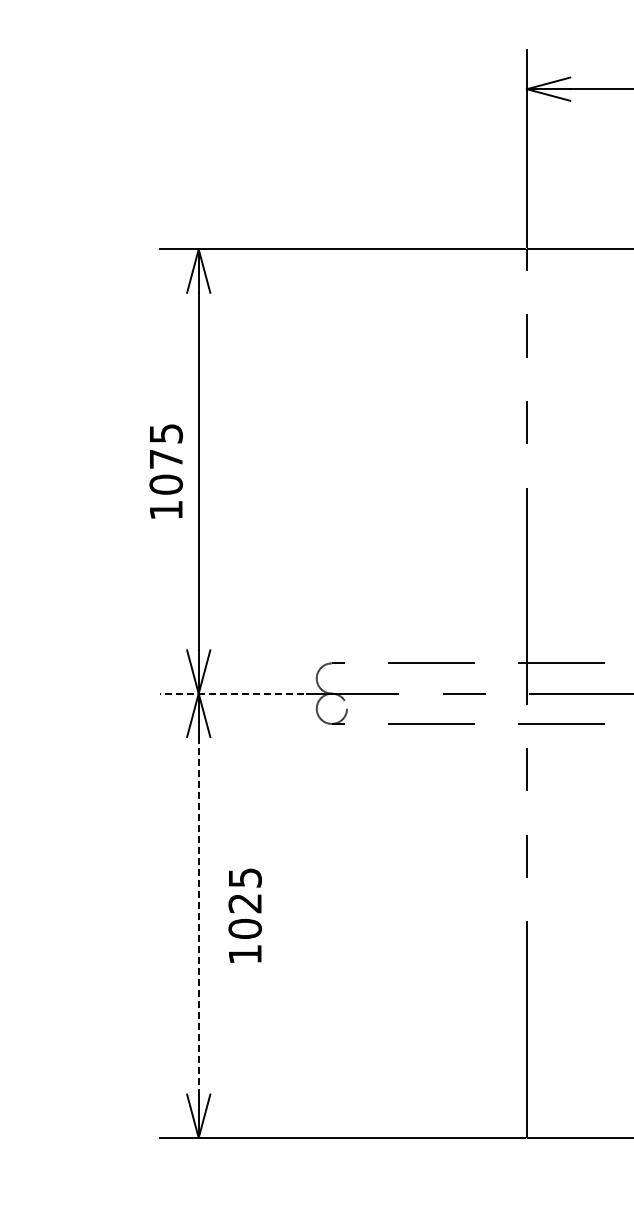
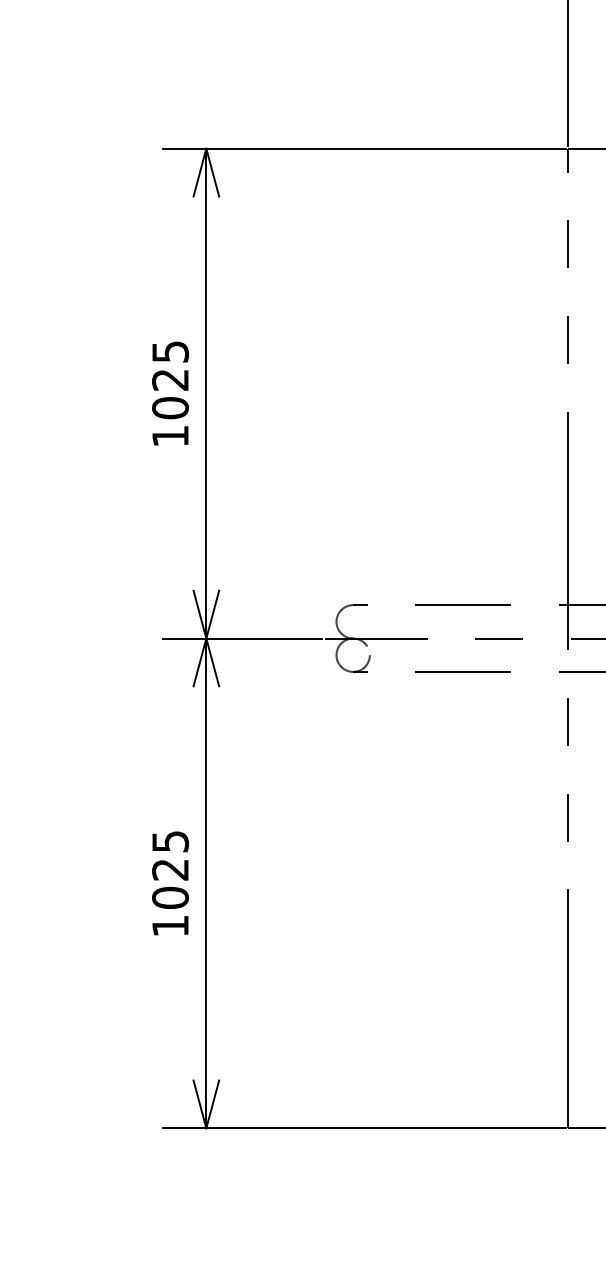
text: (165, 458) -> (169, 379), 1075 -> 1025
line: (231, 693) -> (242, 638), dashed -> solid
line: (198, 915) -> (206, 883), dashed -> solid
text: (244, 915) -> (169, 883), moved

